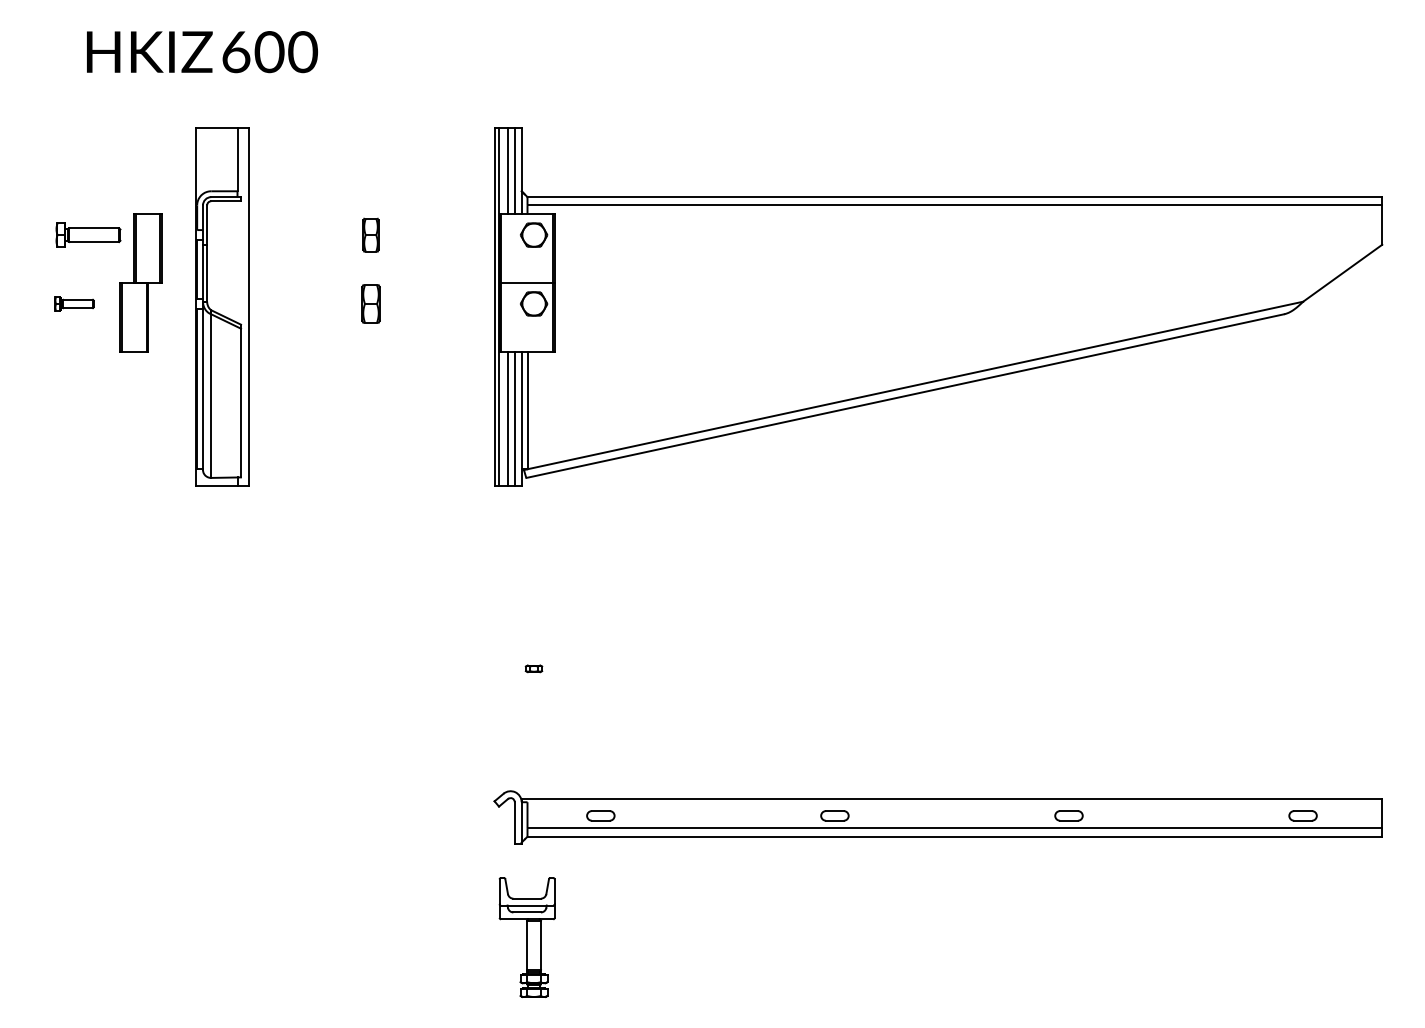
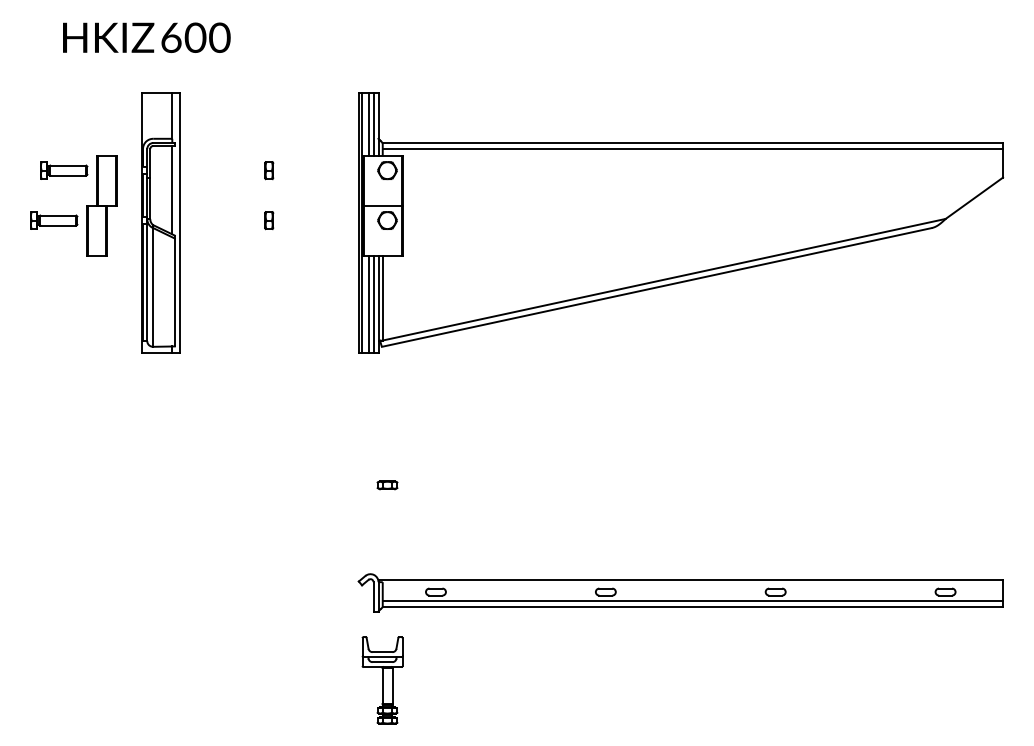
part: (370, 234) -> (268, 170), size x0.71
line: (237, 261) -> (172, 189), added
part: (74, 303) -> (54, 220), size x1.67
part: (370, 303) -> (268, 220), size x0.62
part: (533, 668) -> (387, 485), size x1.67

